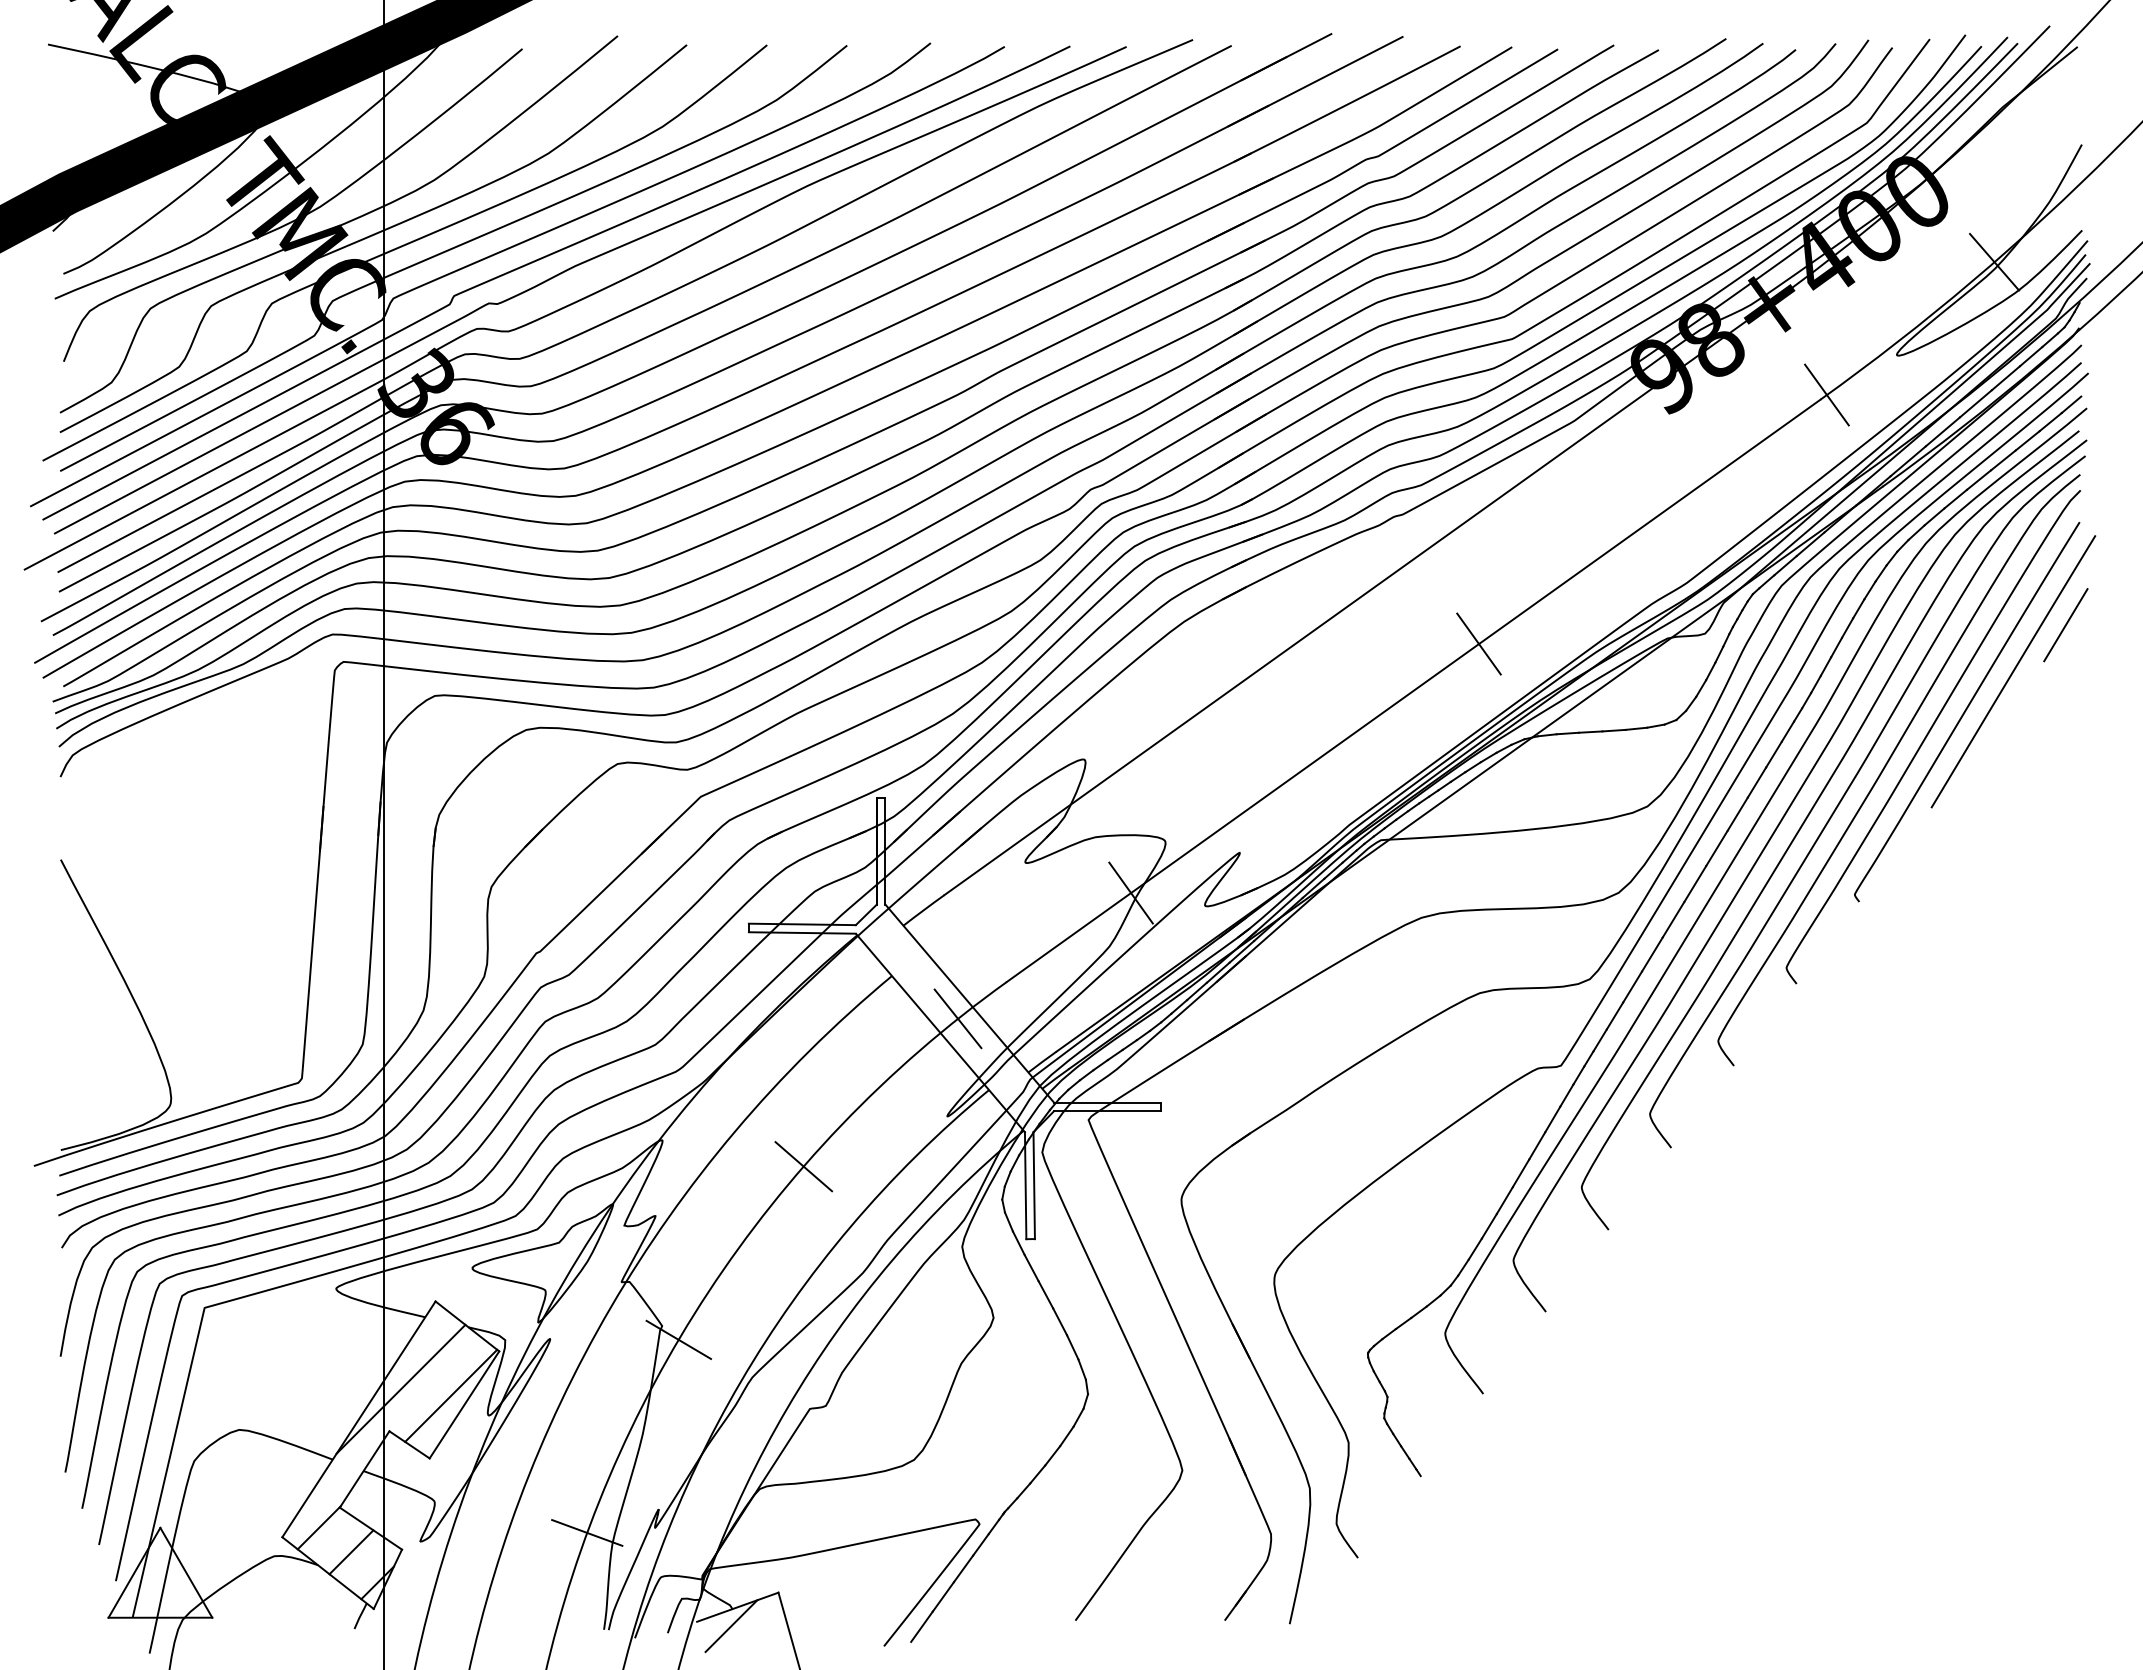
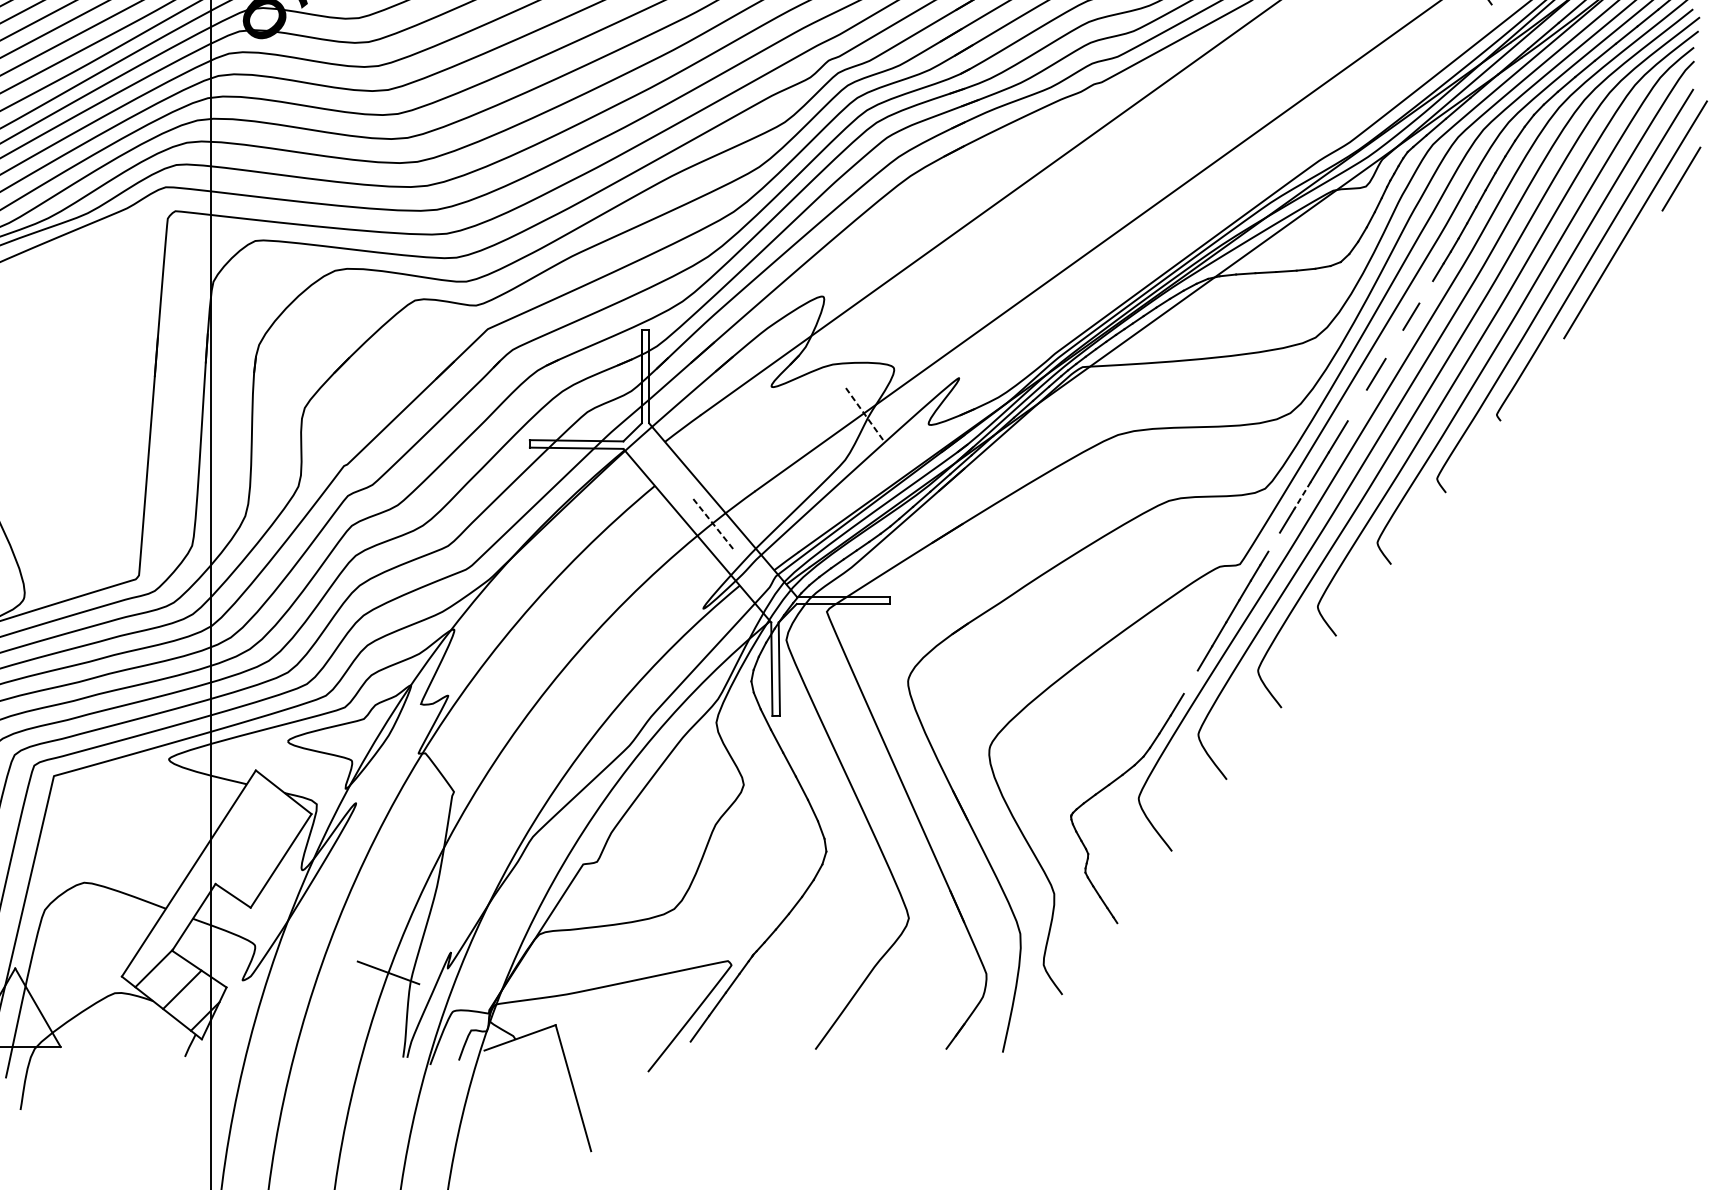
line: (1478, 643) -> (1167, 195), removed
line: (1773, 754) -> (1425, 292), removed
line: (1737, 813) -> (1394, 343), removed
line: (1695, 884) -> (1357, 405), removed
line: (1130, 892) -> (863, 412), solid -> dashed
line: (1632, 987) -> (1302, 495), solid -> dashed
line: (957, 1018) -> (712, 523), solid -> dashed
line: (1599, 1040) -> (1273, 542), removed
line: (803, 1166) -> (577, 652), removed
line: (1504, 1200) -> (1190, 682), removed
line: (678, 1339) -> (468, 803), removed
line: (400, 1388) -> (225, 846), removed
line: (451, 1395) -> (269, 852), removed
line: (731, 1626) -> (514, 1054), removed
line: (921, 1626) -> (680, 1054), removed

